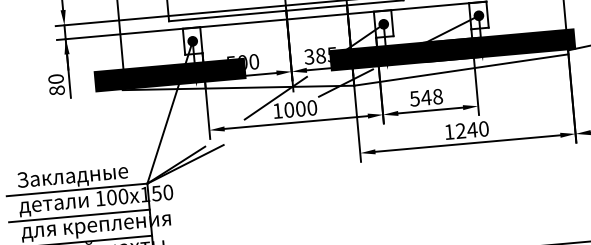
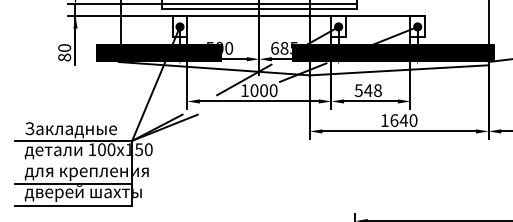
text: (308, 55) -> (274, 47), 385 -> 685
text: (461, 130) -> (394, 120), 1240 -> 1640
line: (79, 215) -> (73, 162), removed

